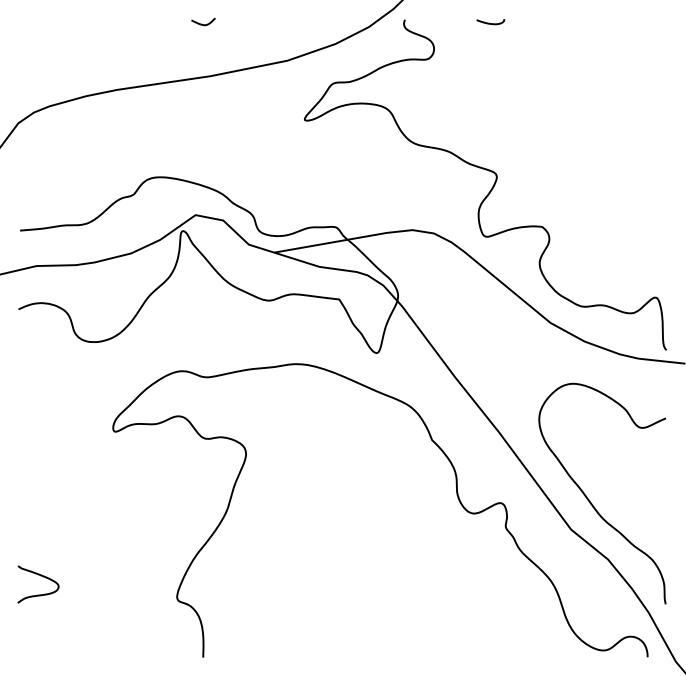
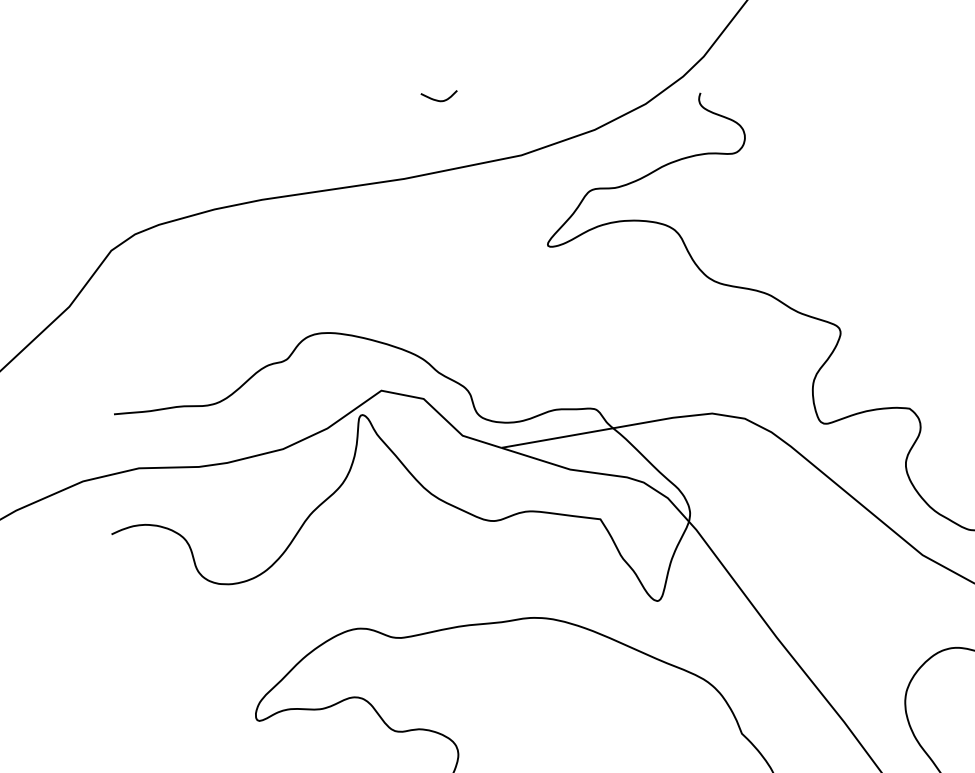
curve: (489, 22) -> (829, 97), removed
curve: (201, 23) -> (436, 98), moved

